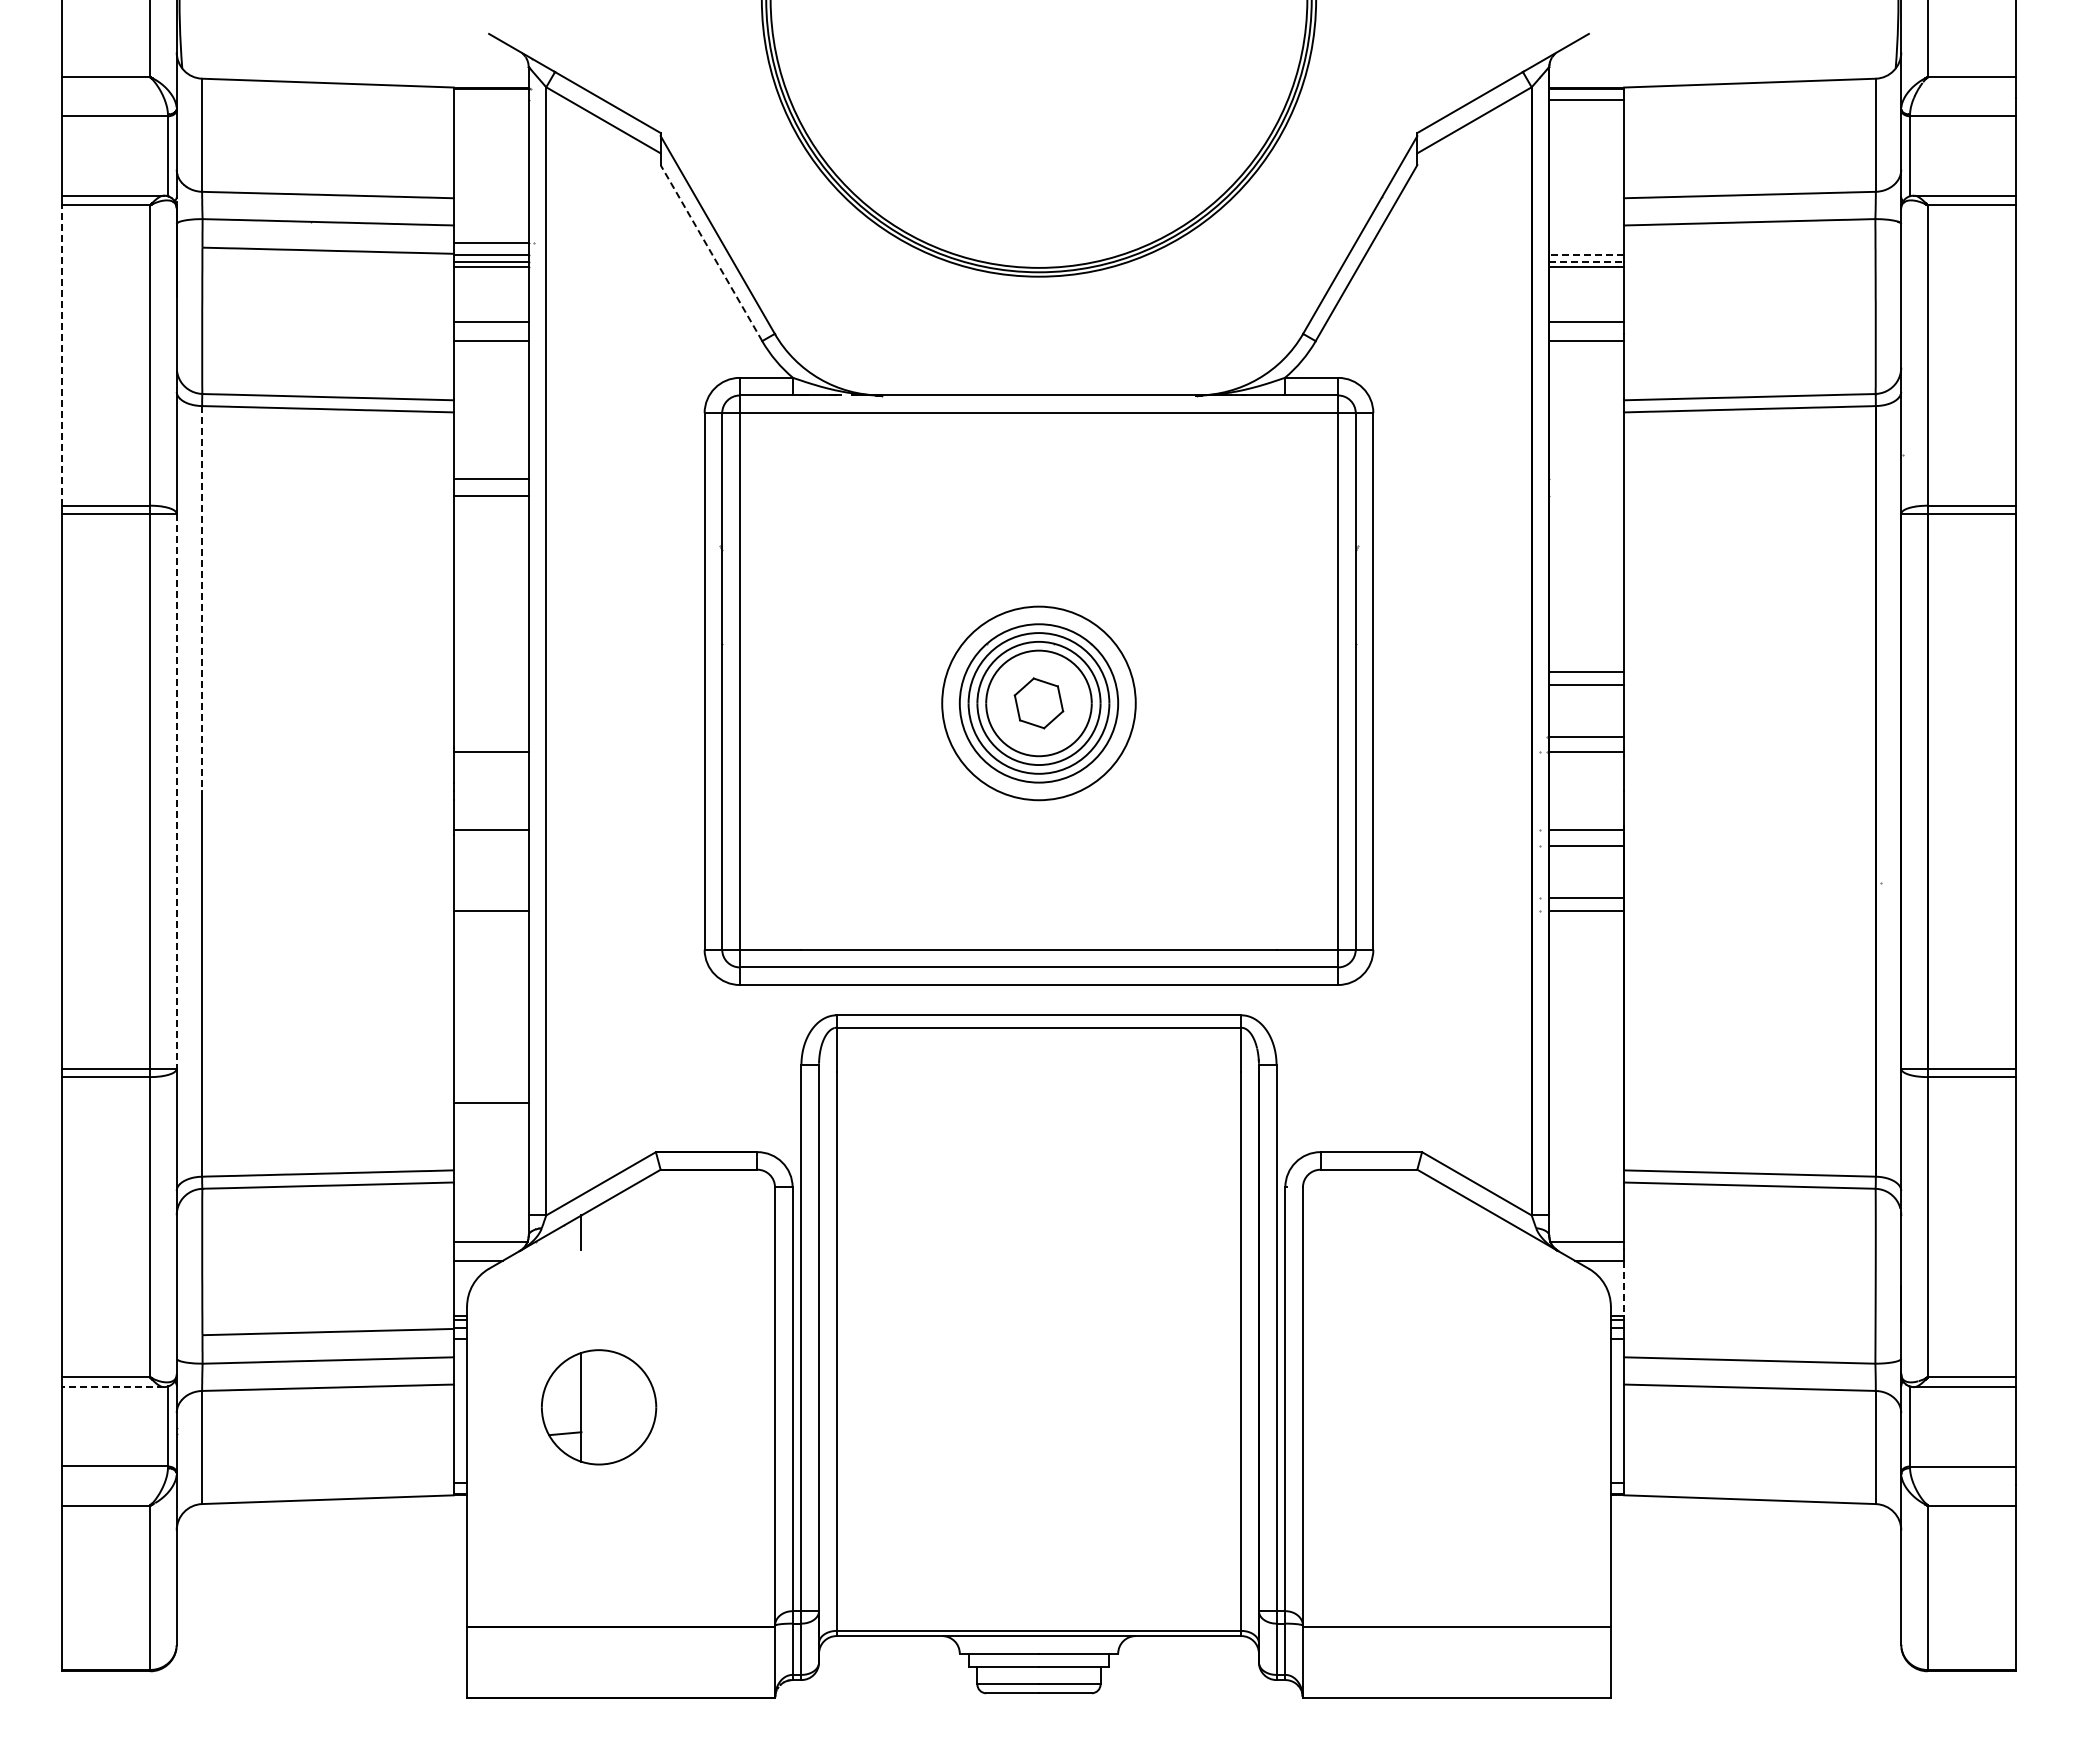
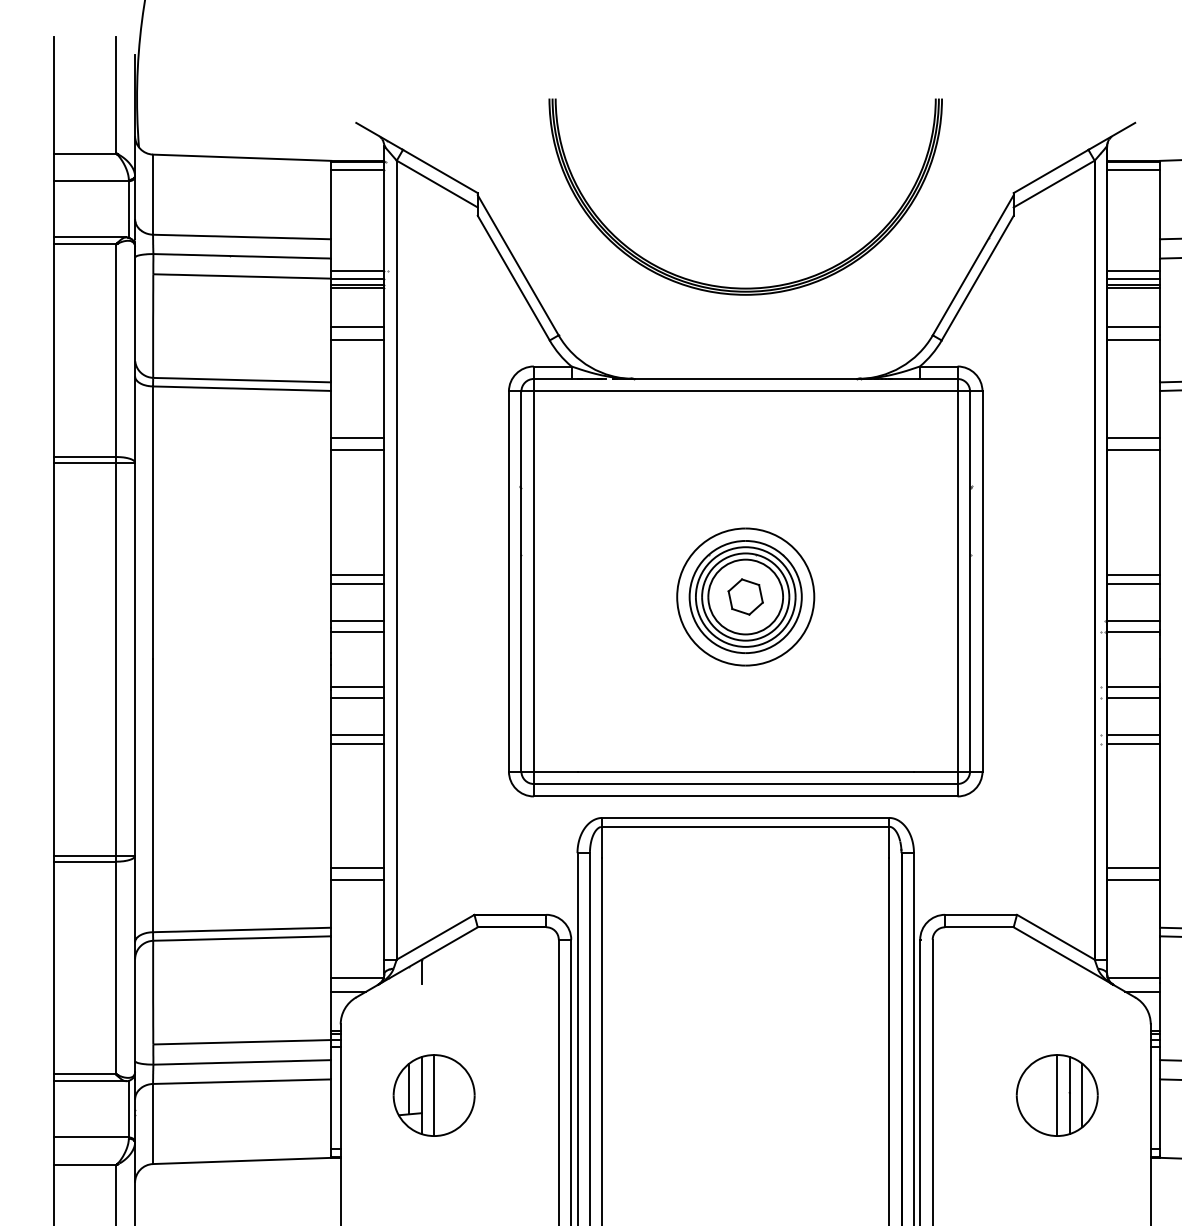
line: (490, 100) -> (357, 170), added
line: (1586, 243) -> (1133, 271), added
line: (711, 253) -> (513, 278), dashed -> solid
line: (1586, 254) -> (1133, 279), dashed -> solid
line: (1587, 262) -> (1134, 284), dashed -> solid
line: (62, 355) -> (54, 350), dashed -> solid
line: (1586, 479) -> (1133, 438), added
line: (1586, 496) -> (1133, 450), added
line: (202, 598) -> (153, 522), dashed -> solid
line: (490, 672) -> (357, 575), added
line: (490, 684) -> (357, 583), added
line: (490, 736) -> (357, 620), added
line: (176, 791) -> (134, 659), dashed -> solid
line: (490, 845) -> (357, 697), added
line: (490, 898) -> (357, 735), added
line: (490, 1086) -> (357, 868), added
line: (1586, 1086) -> (1133, 868), added
line: (1586, 1103) -> (1133, 880), added
line: (1624, 1288) -> (1160, 1011), dashed -> solid
line: (113, 1387) -> (90, 1081), dashed -> solid
line: (563, 1397) -> (408, 1088), added
line: (599, 1407) -> (434, 1095), added
part: (1478, 1407) -> (1056, 1095), added

